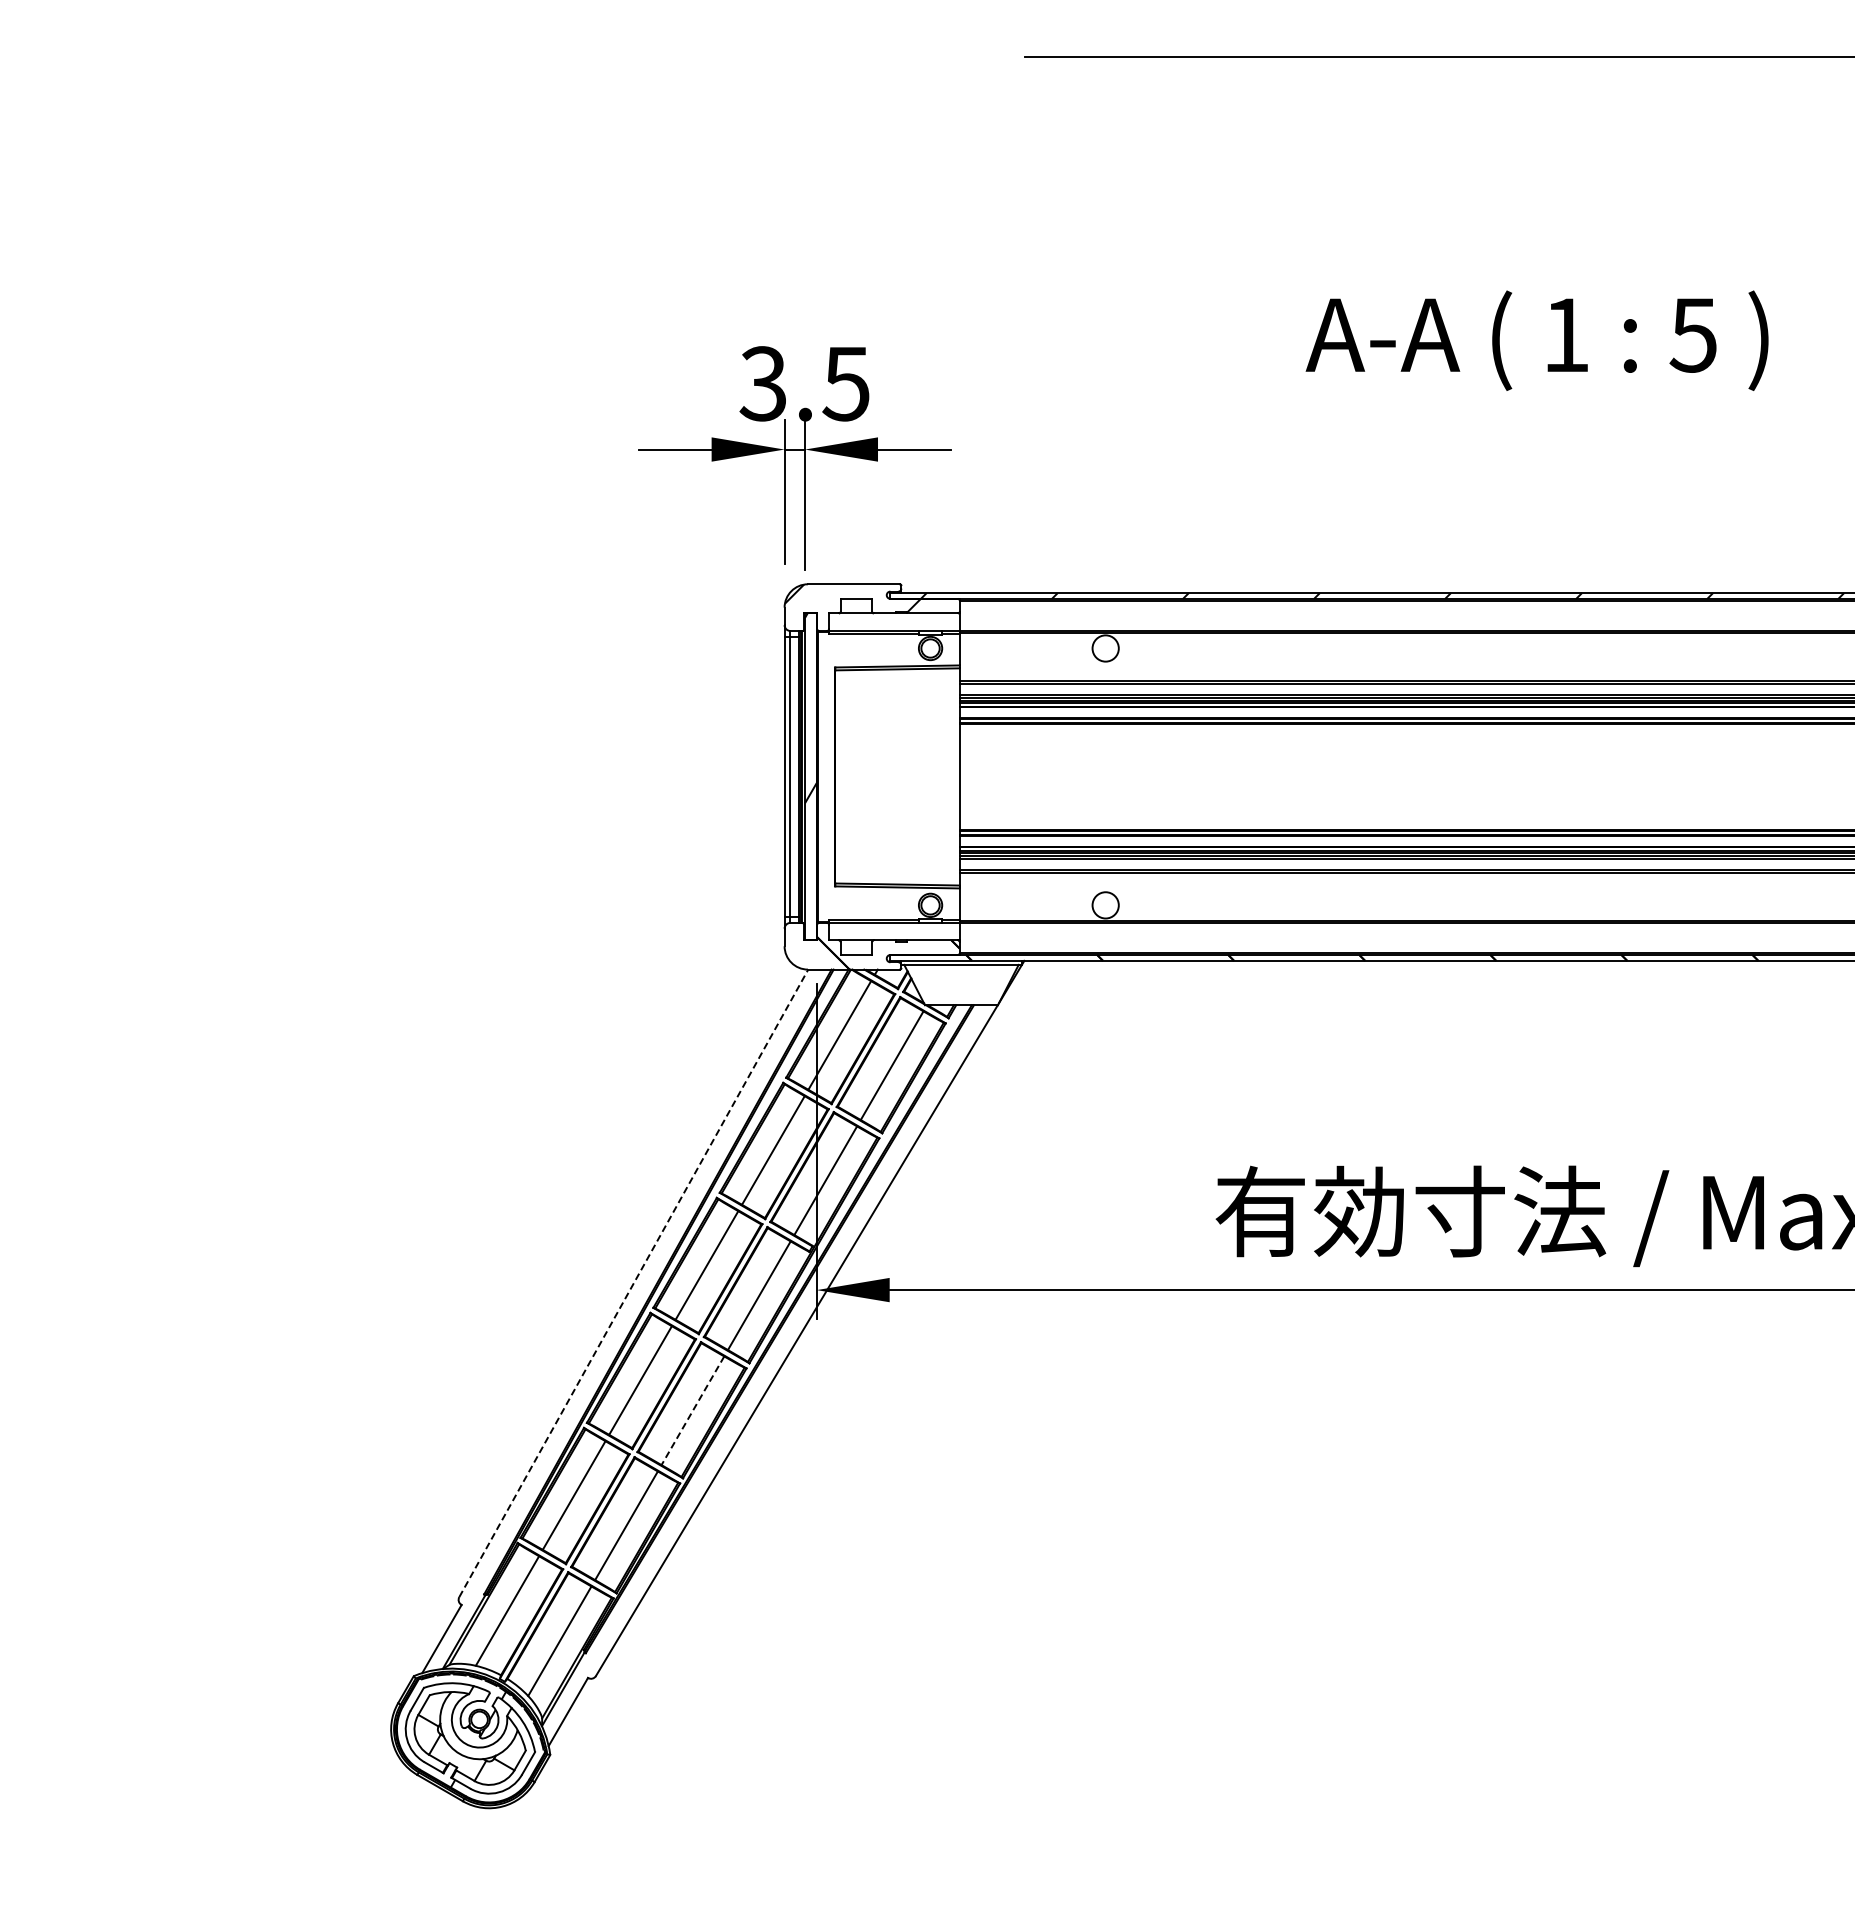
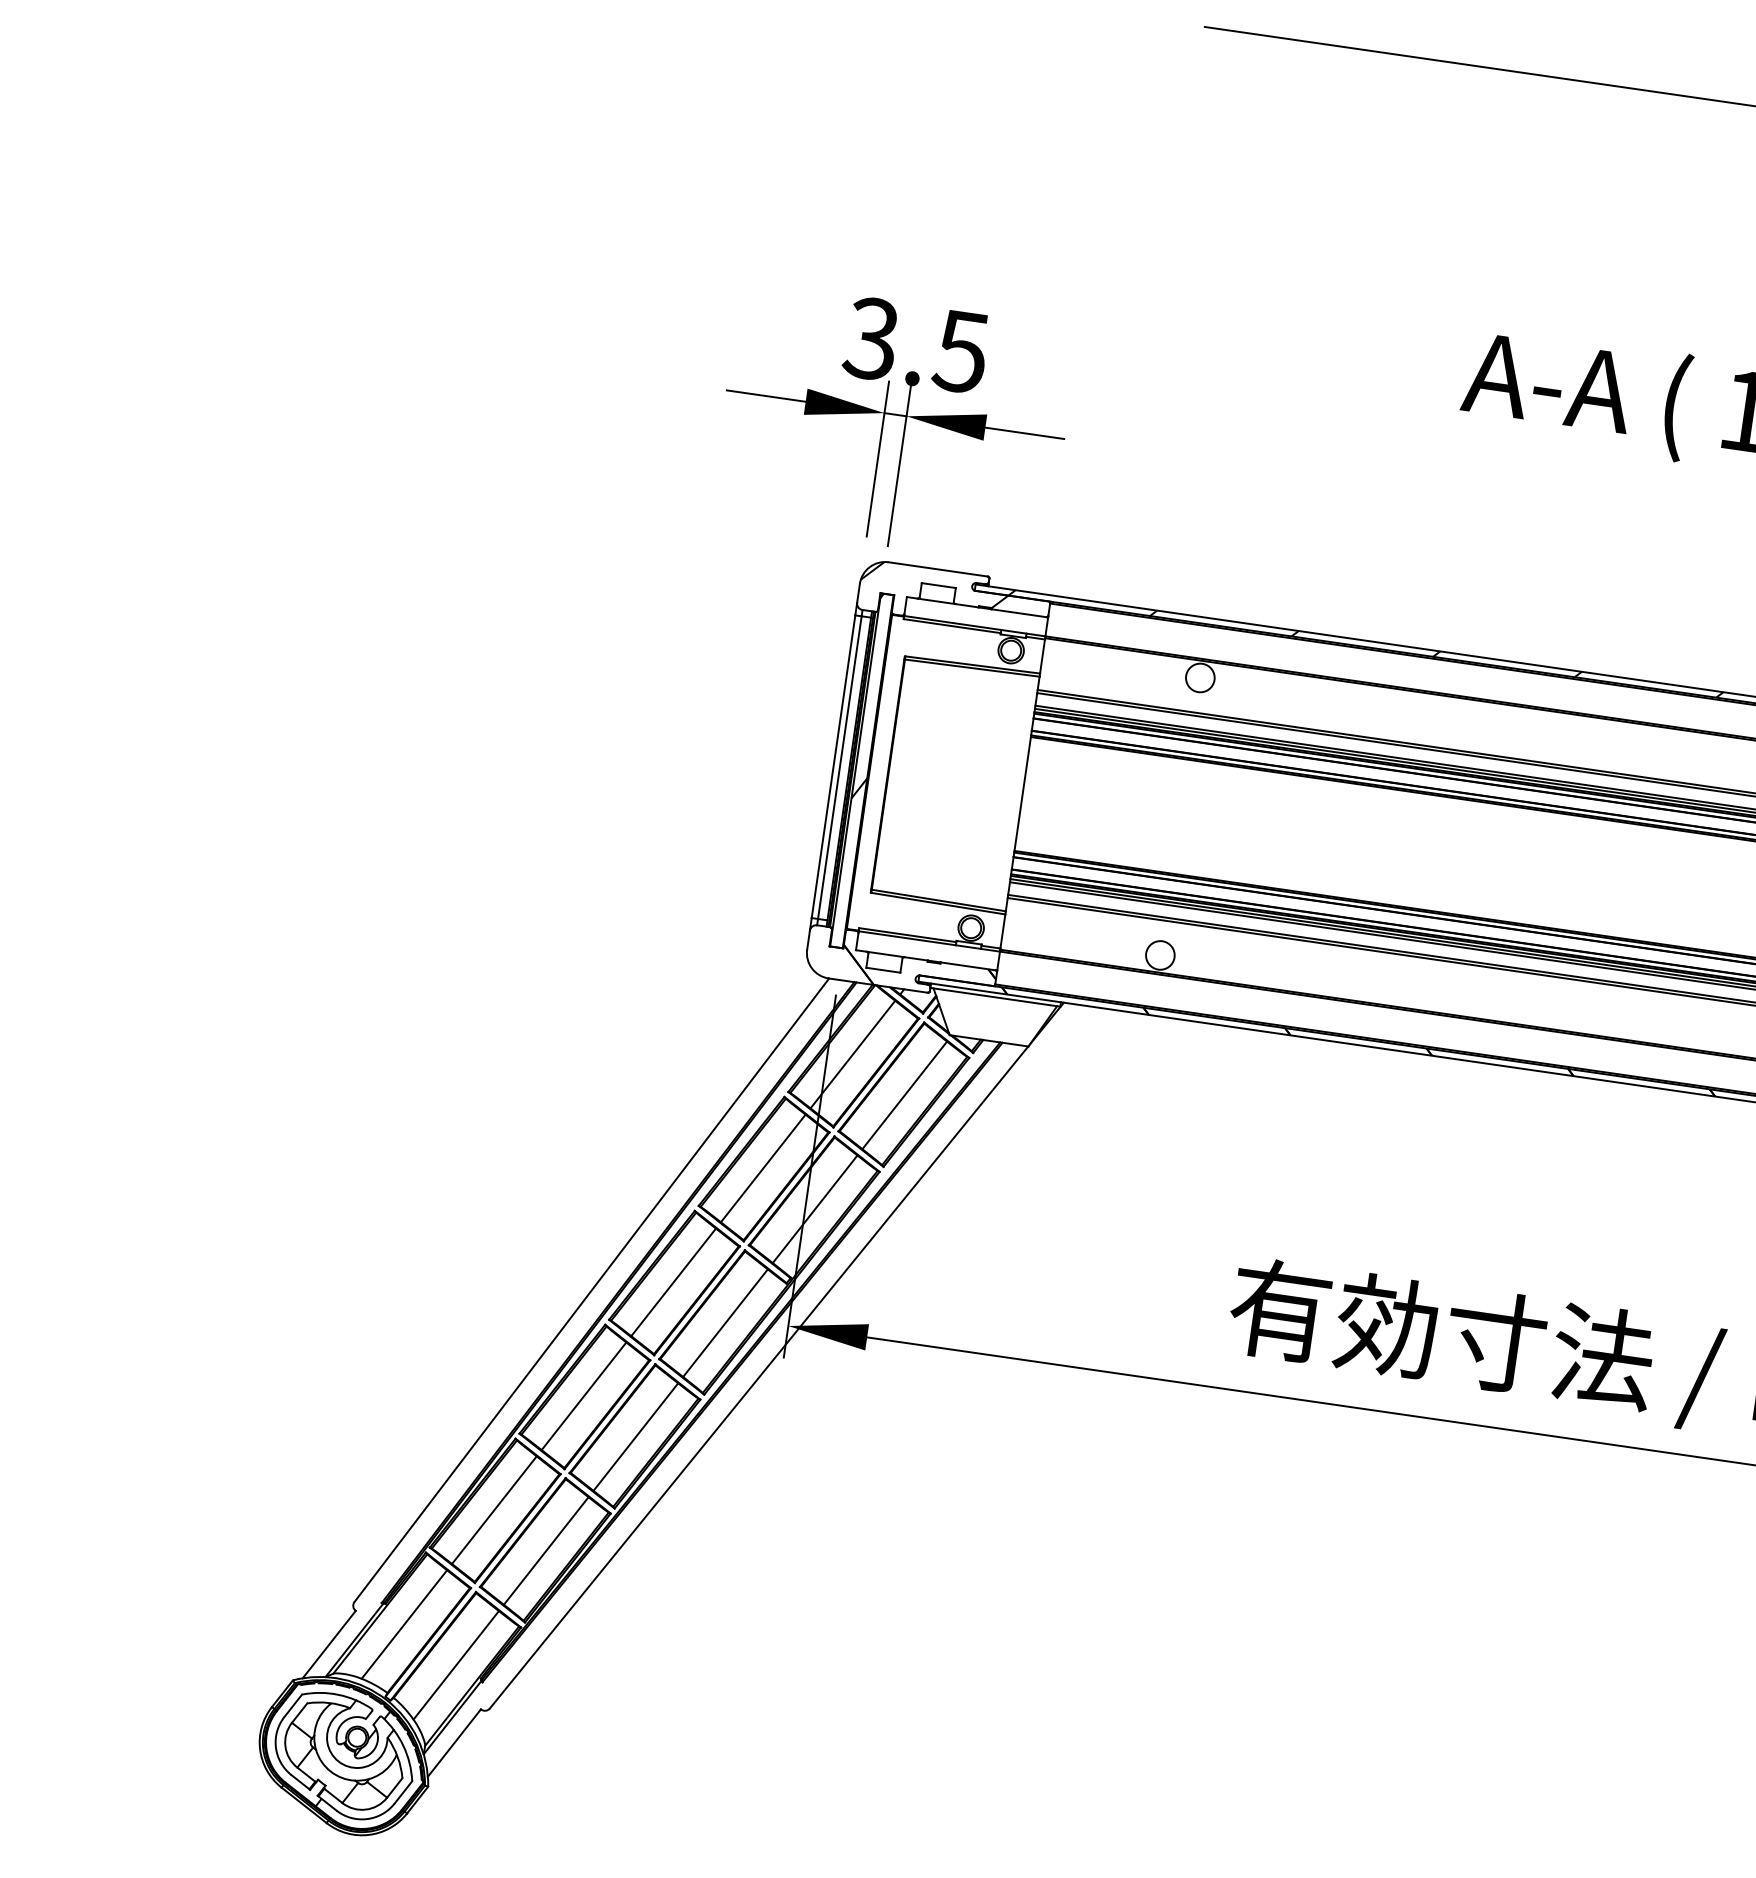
line: (633, 1283) -> (591, 1290), dashed -> solid
line: (692, 1410) -> (635, 1436), dashed -> solid

